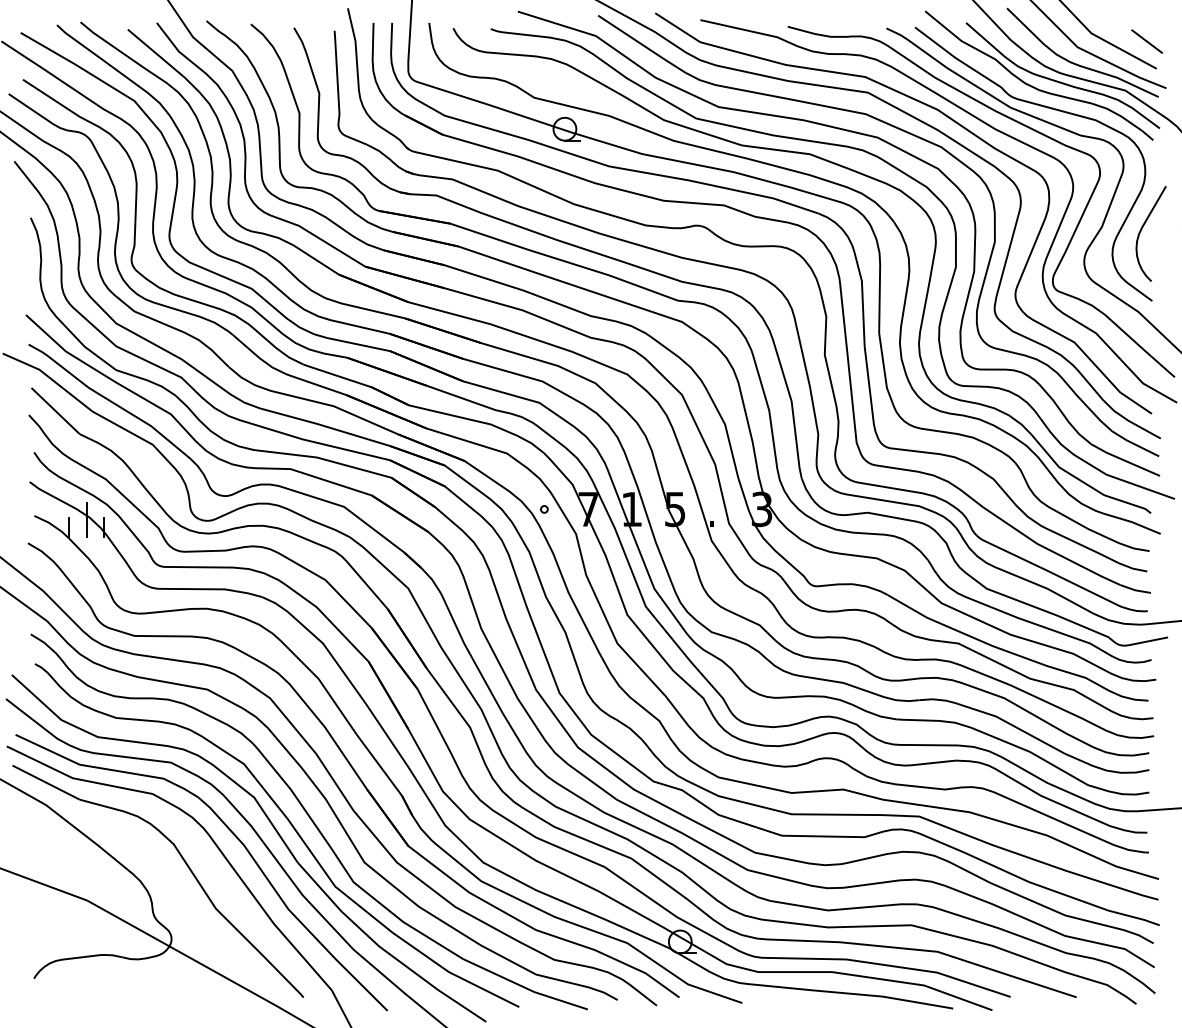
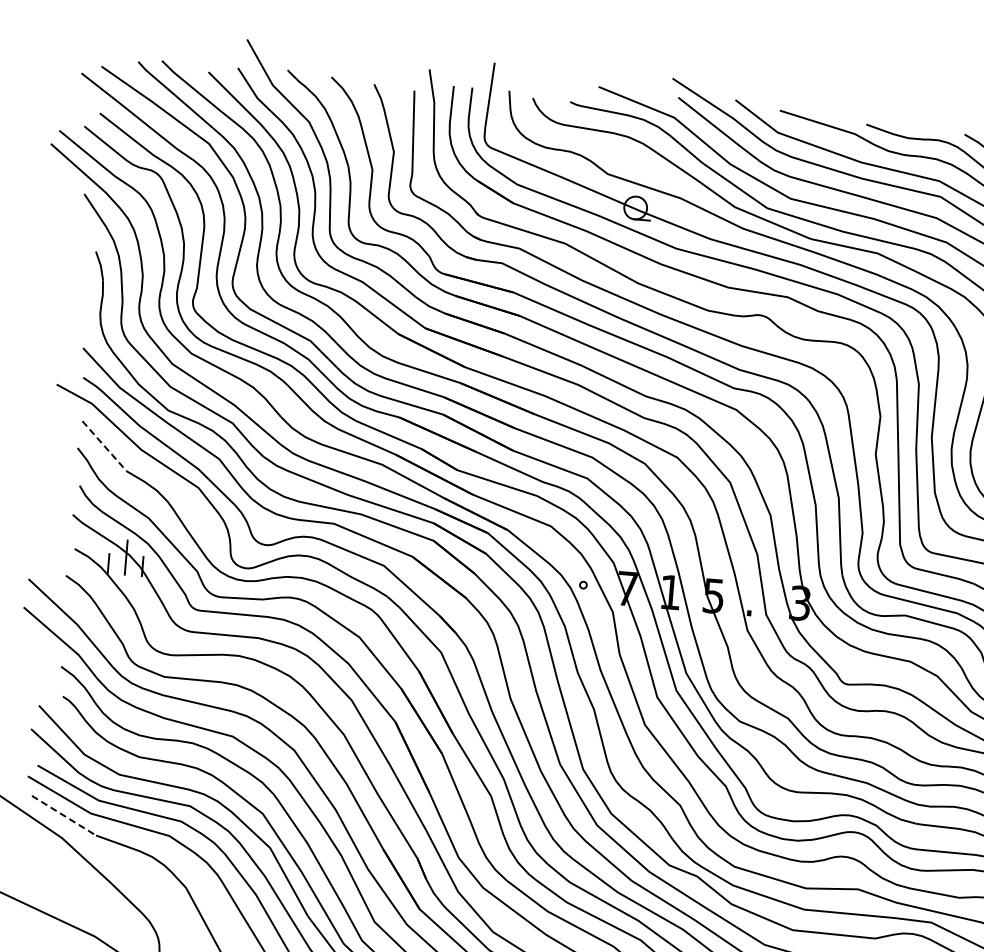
line: (55, 411) -> (104, 446), solid -> dashed
line: (46, 782) -> (64, 815), solid -> dashed

